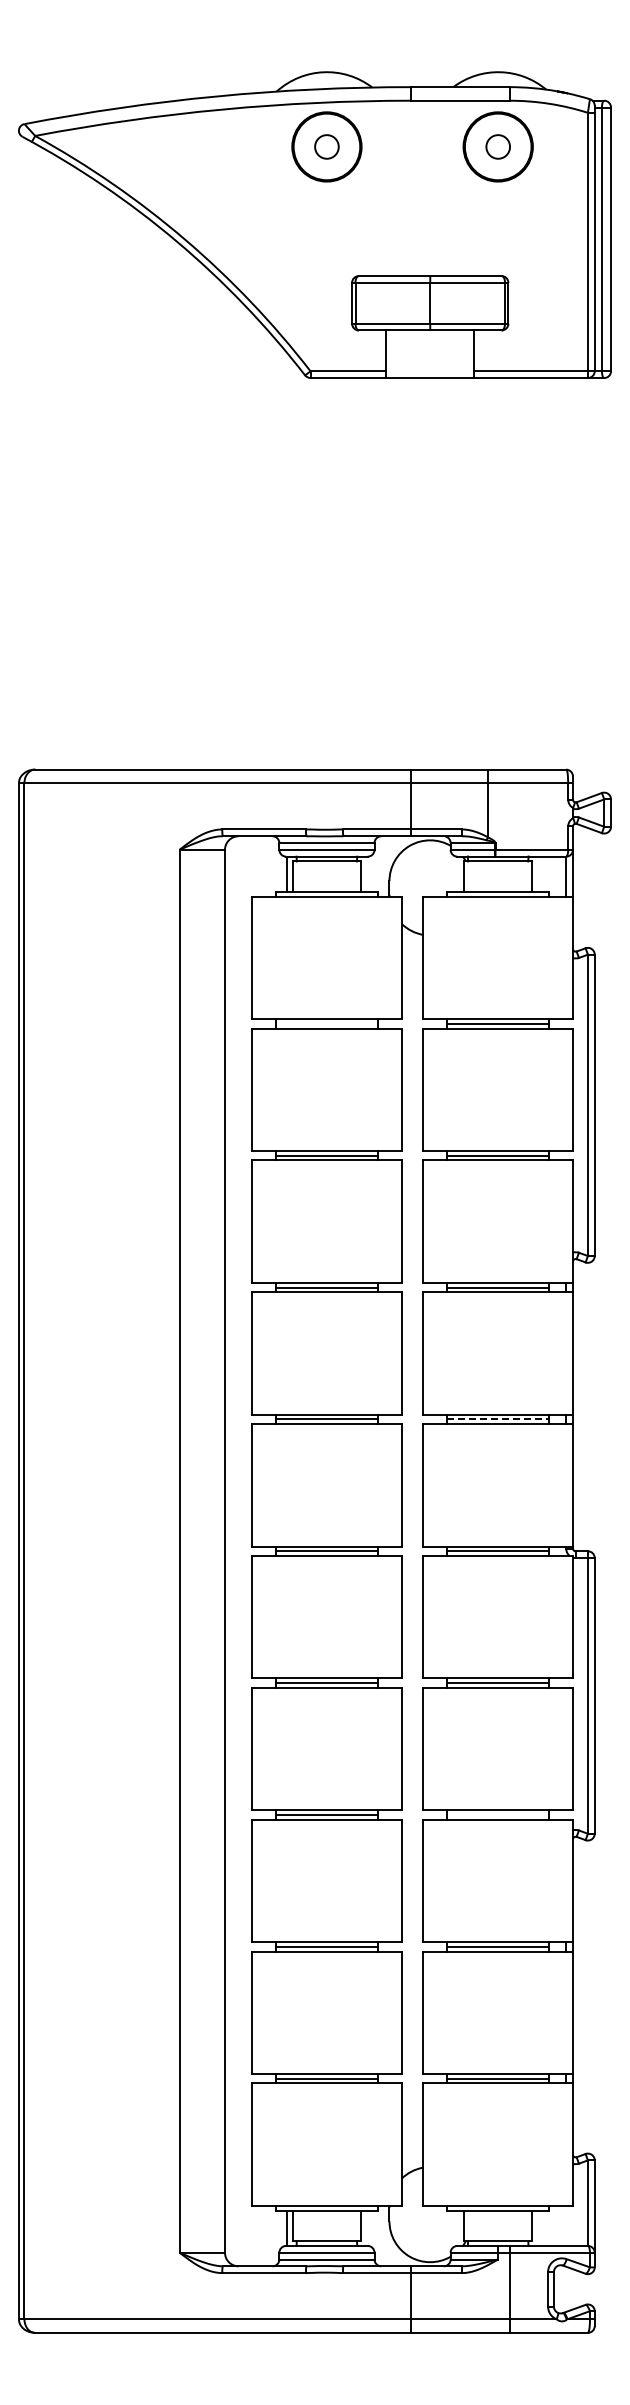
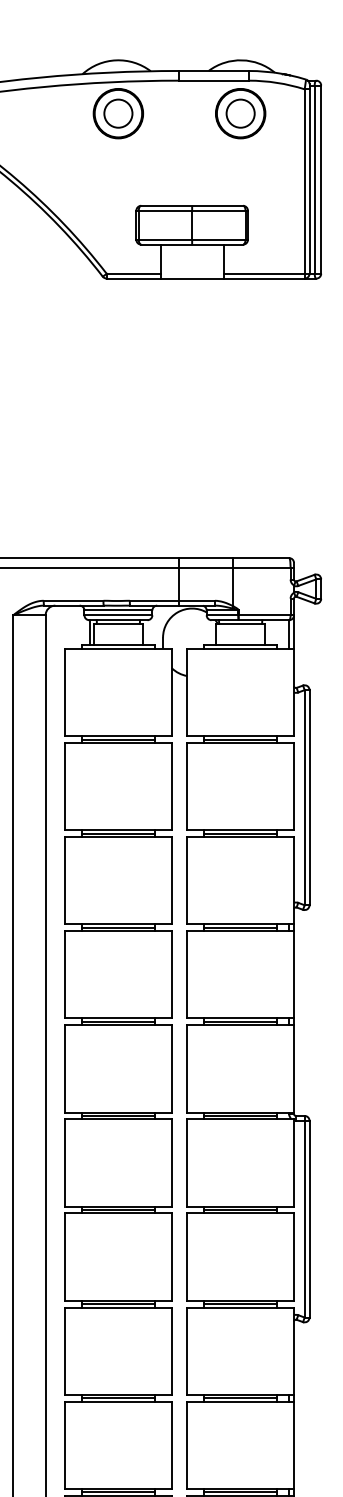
circle: (326, 146) -> (118, 113), size x1.67
circle: (497, 146) -> (240, 113), size x1.67
line: (326, 1023) -> (118, 739), added
line: (498, 1419) -> (240, 1021), dashed -> solid
line: (498, 1815) -> (240, 1304), added

